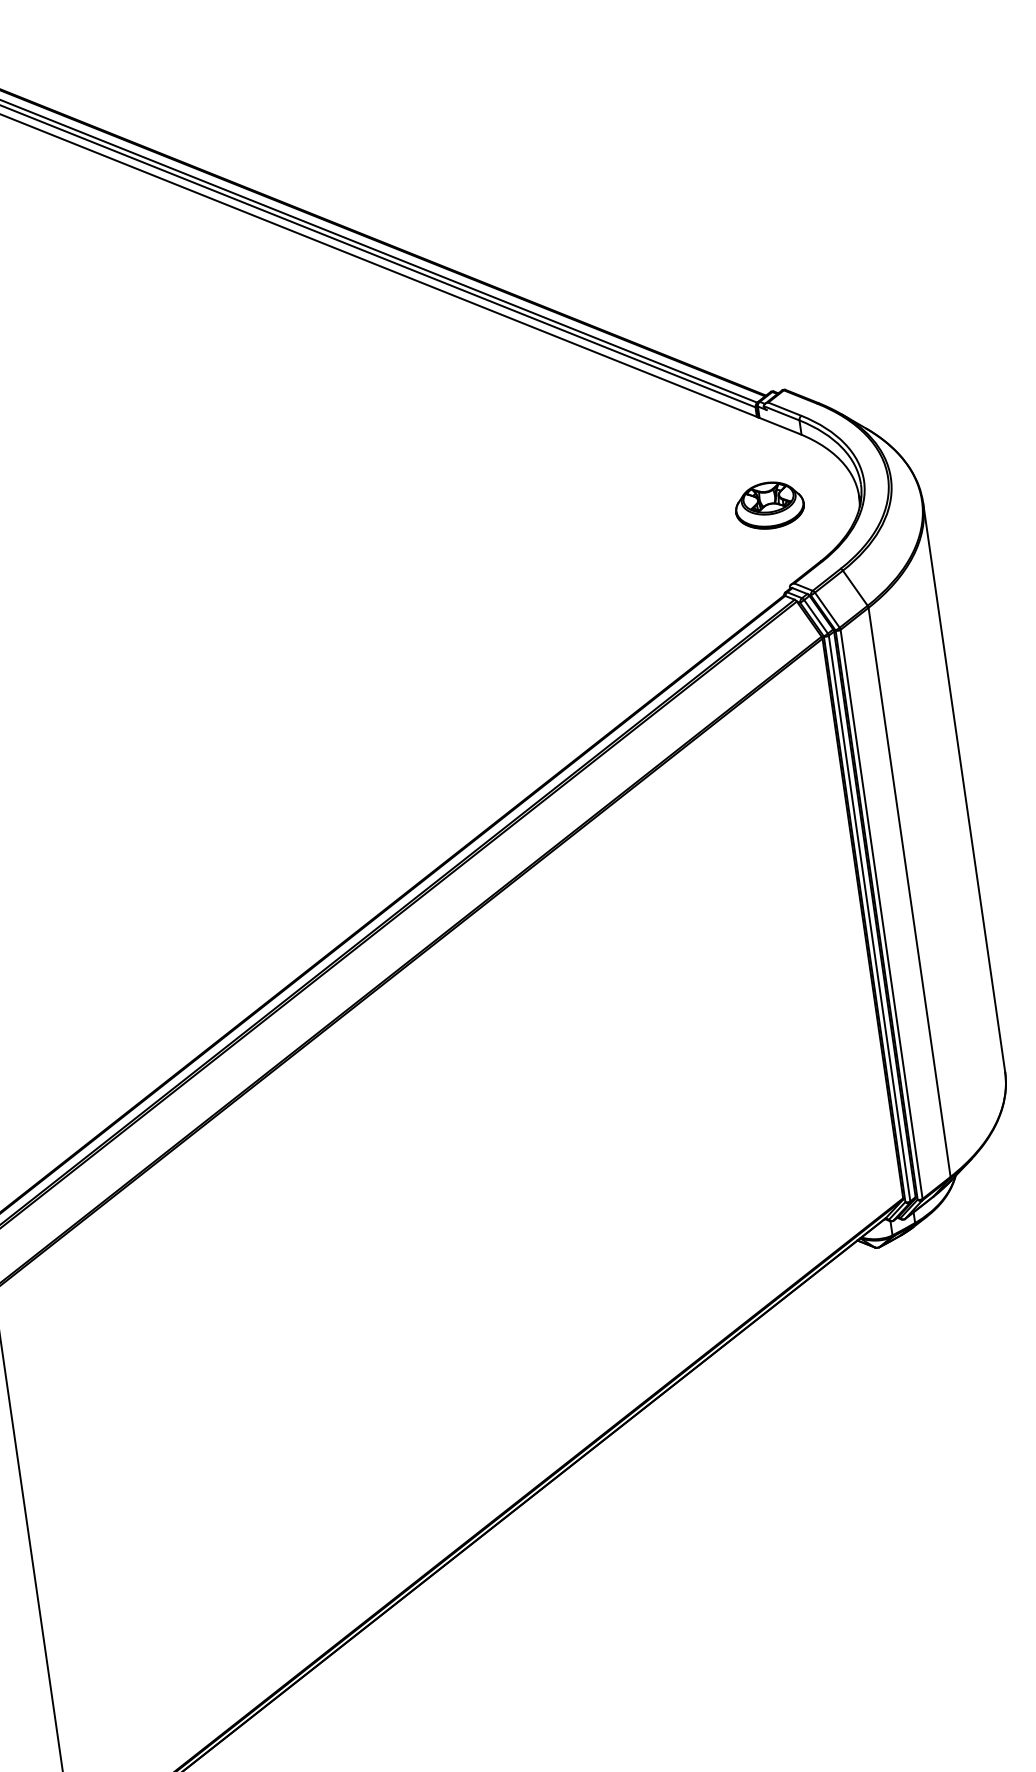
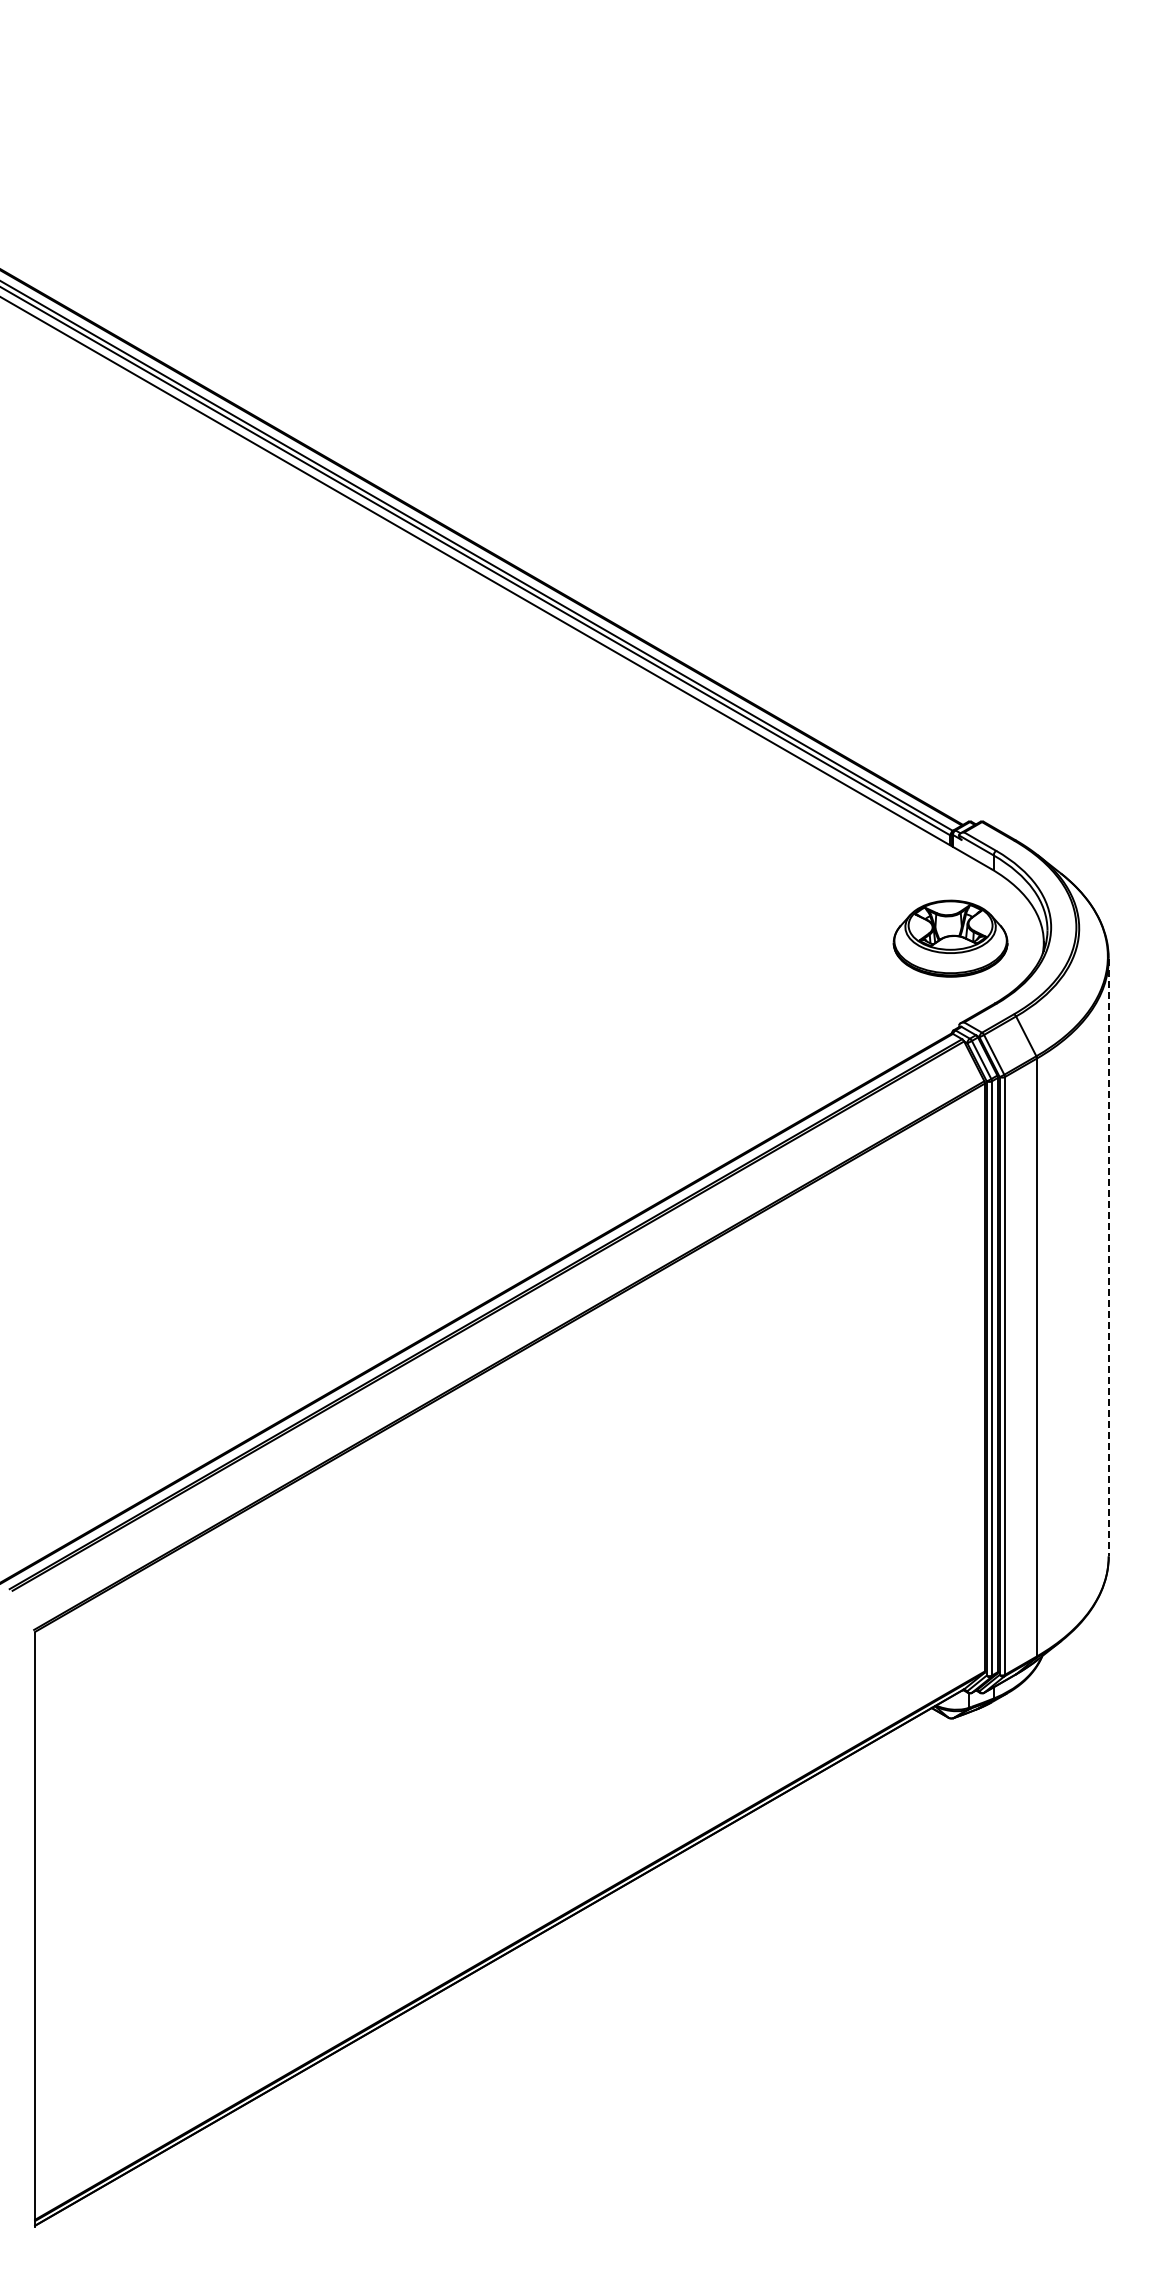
part: (768, 505) -> (949, 938), size x1.6
line: (963, 787) -> (1108, 1257), solid -> dashed

